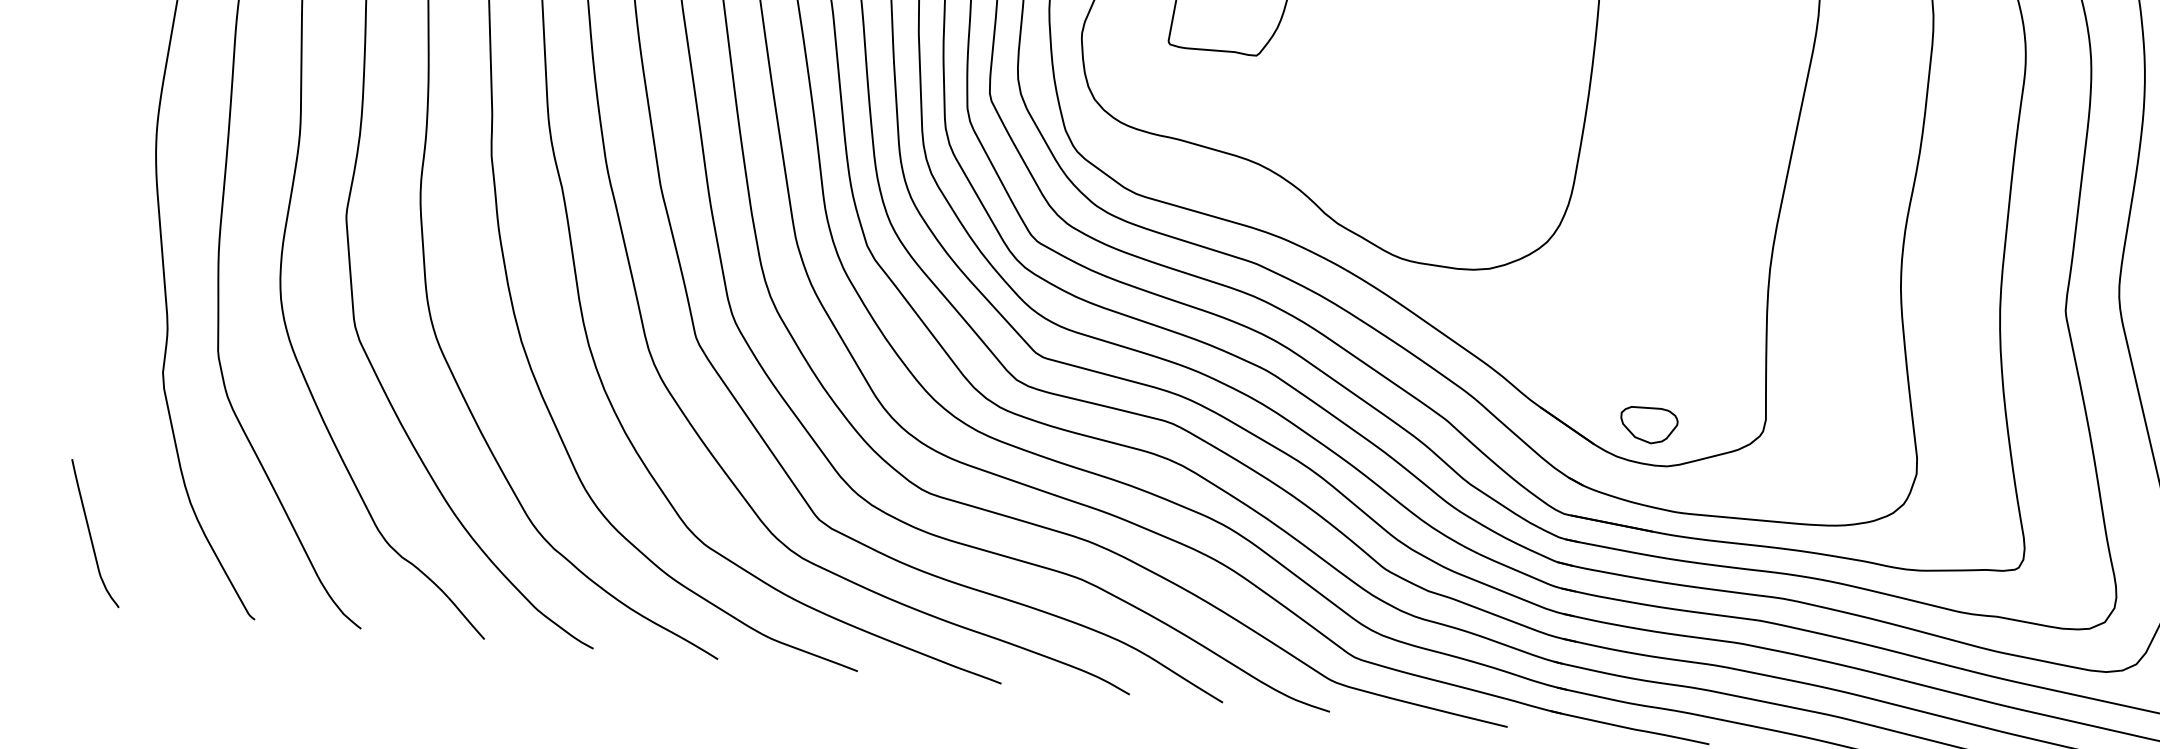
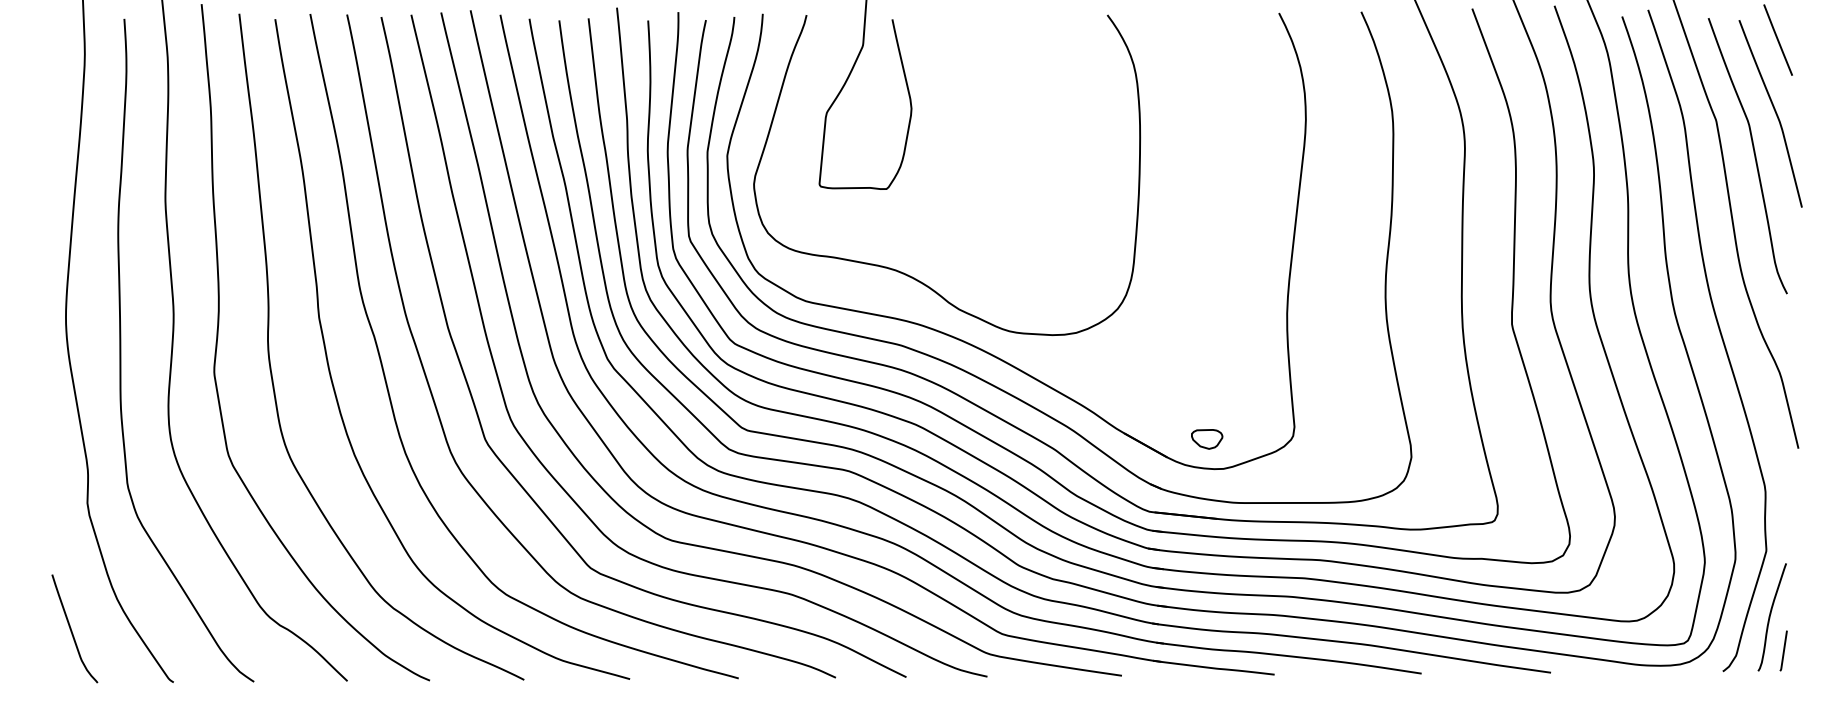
part: (1649, 425) -> (1207, 439), size x0.71
curve: (92, 535) -> (72, 630), moved

